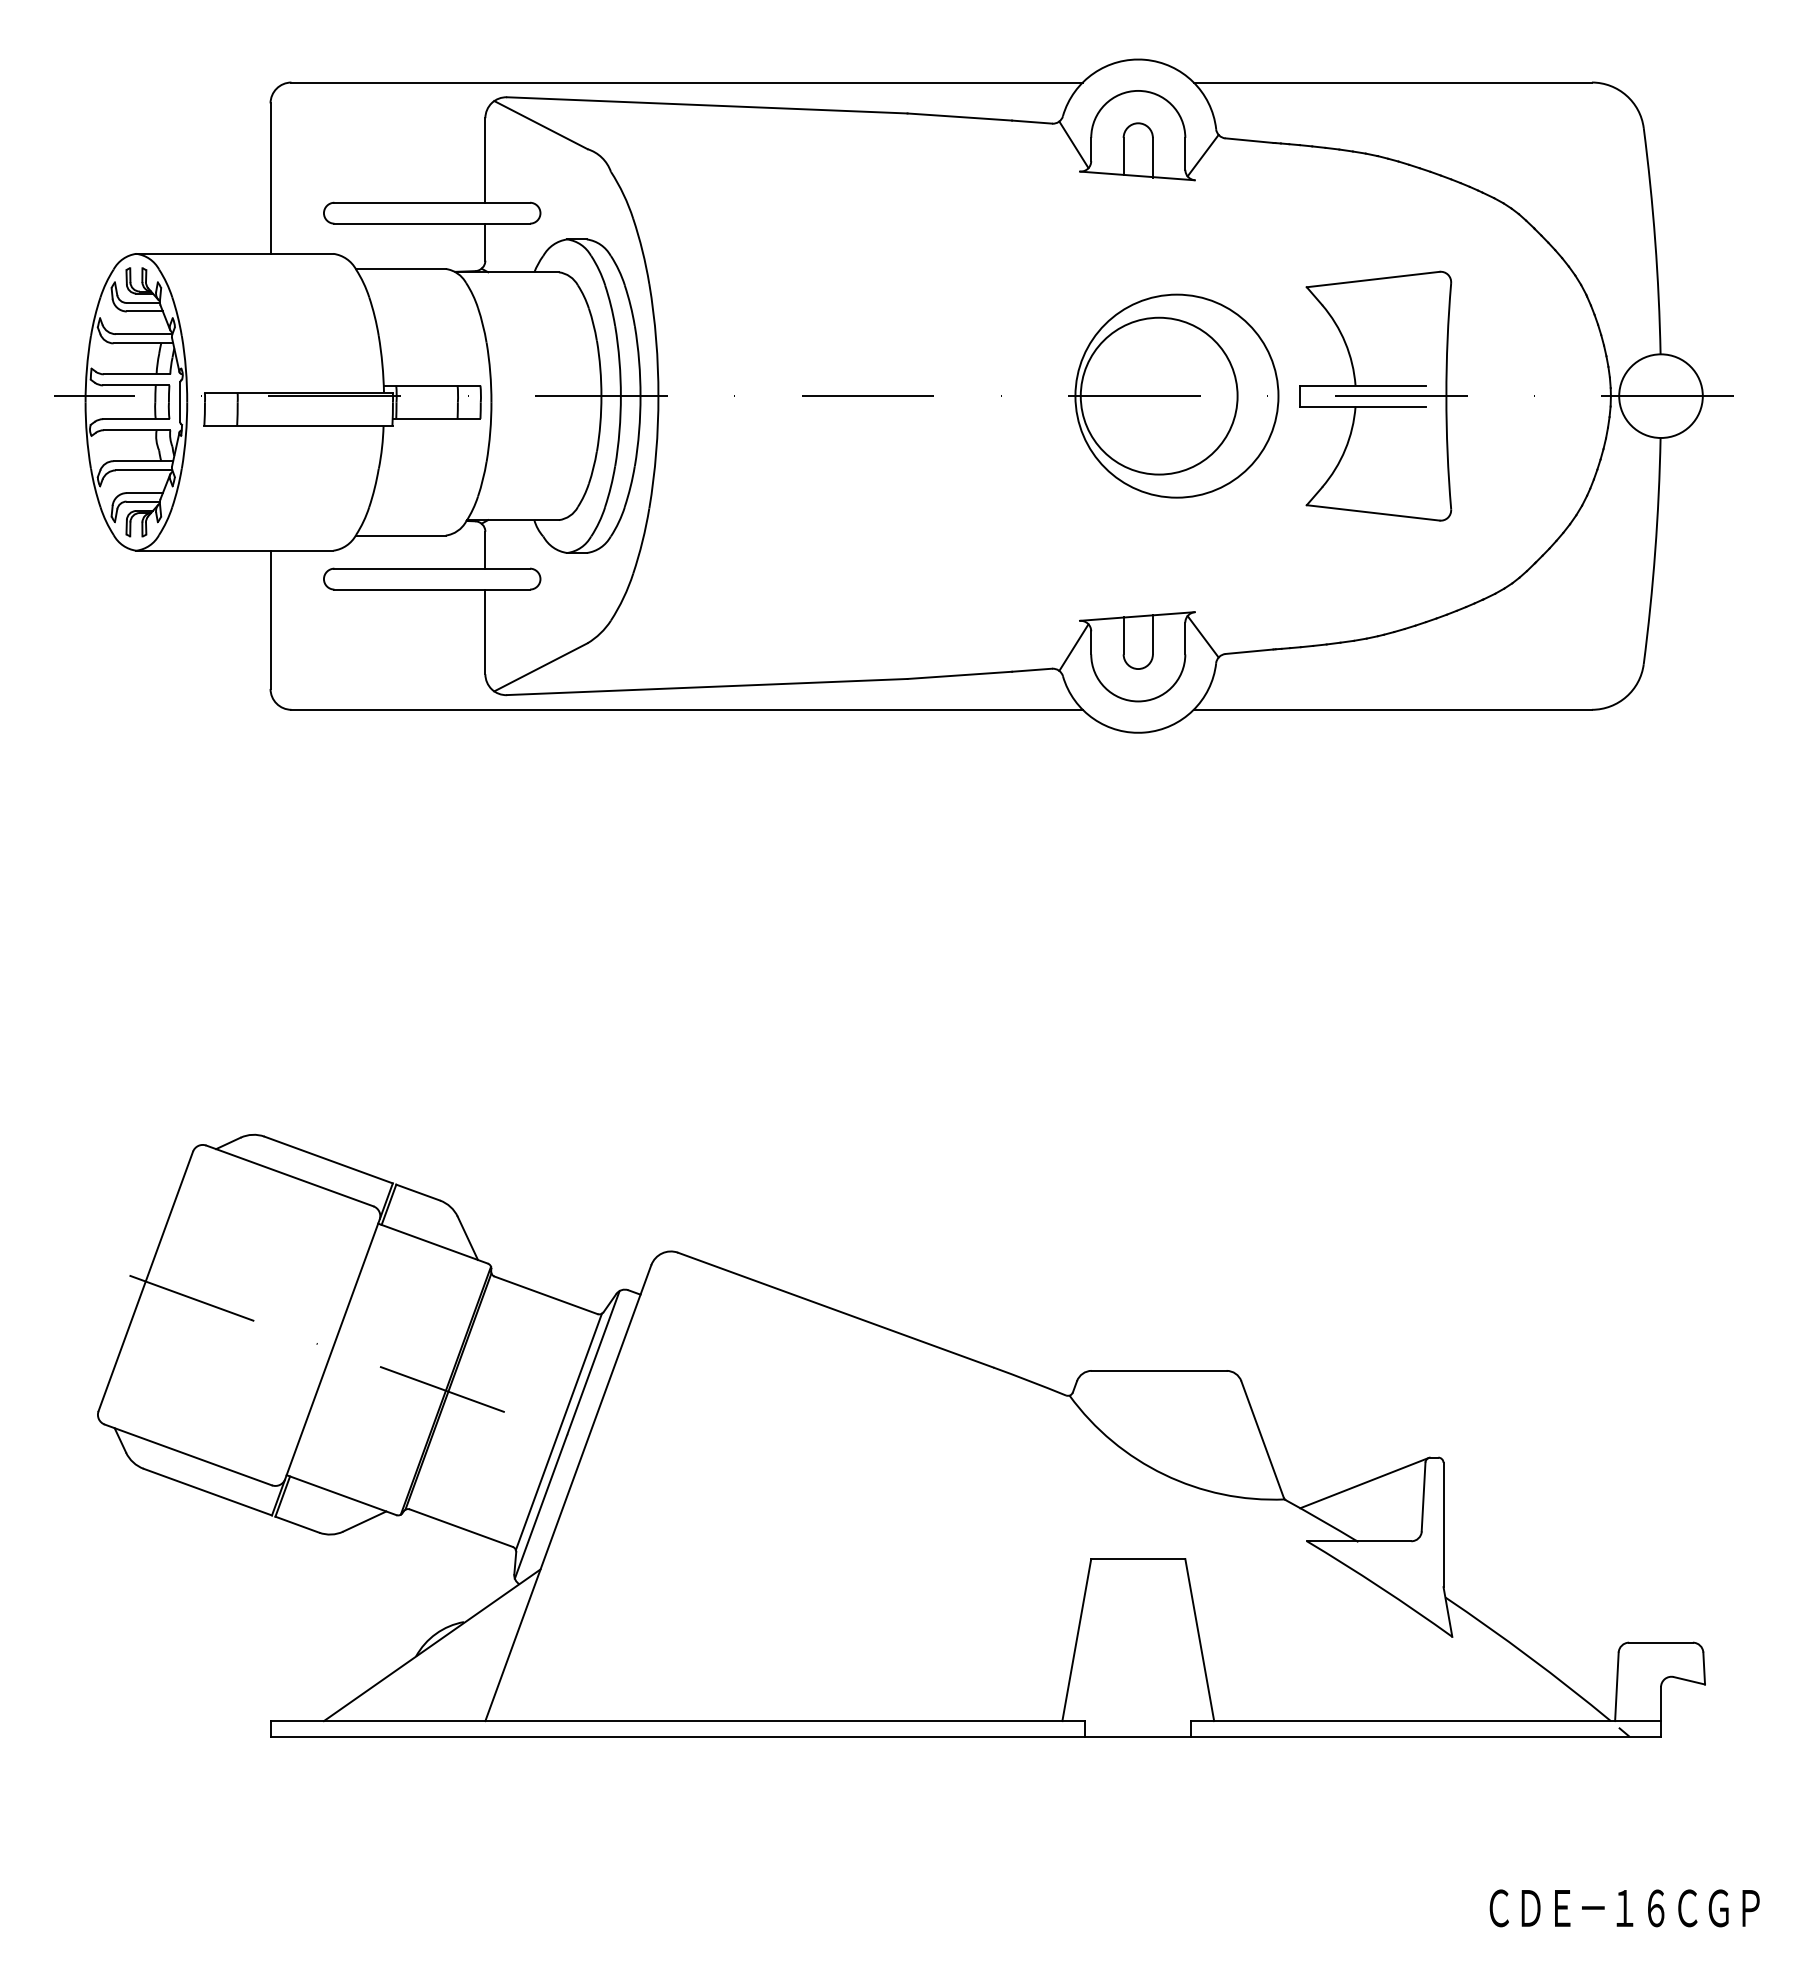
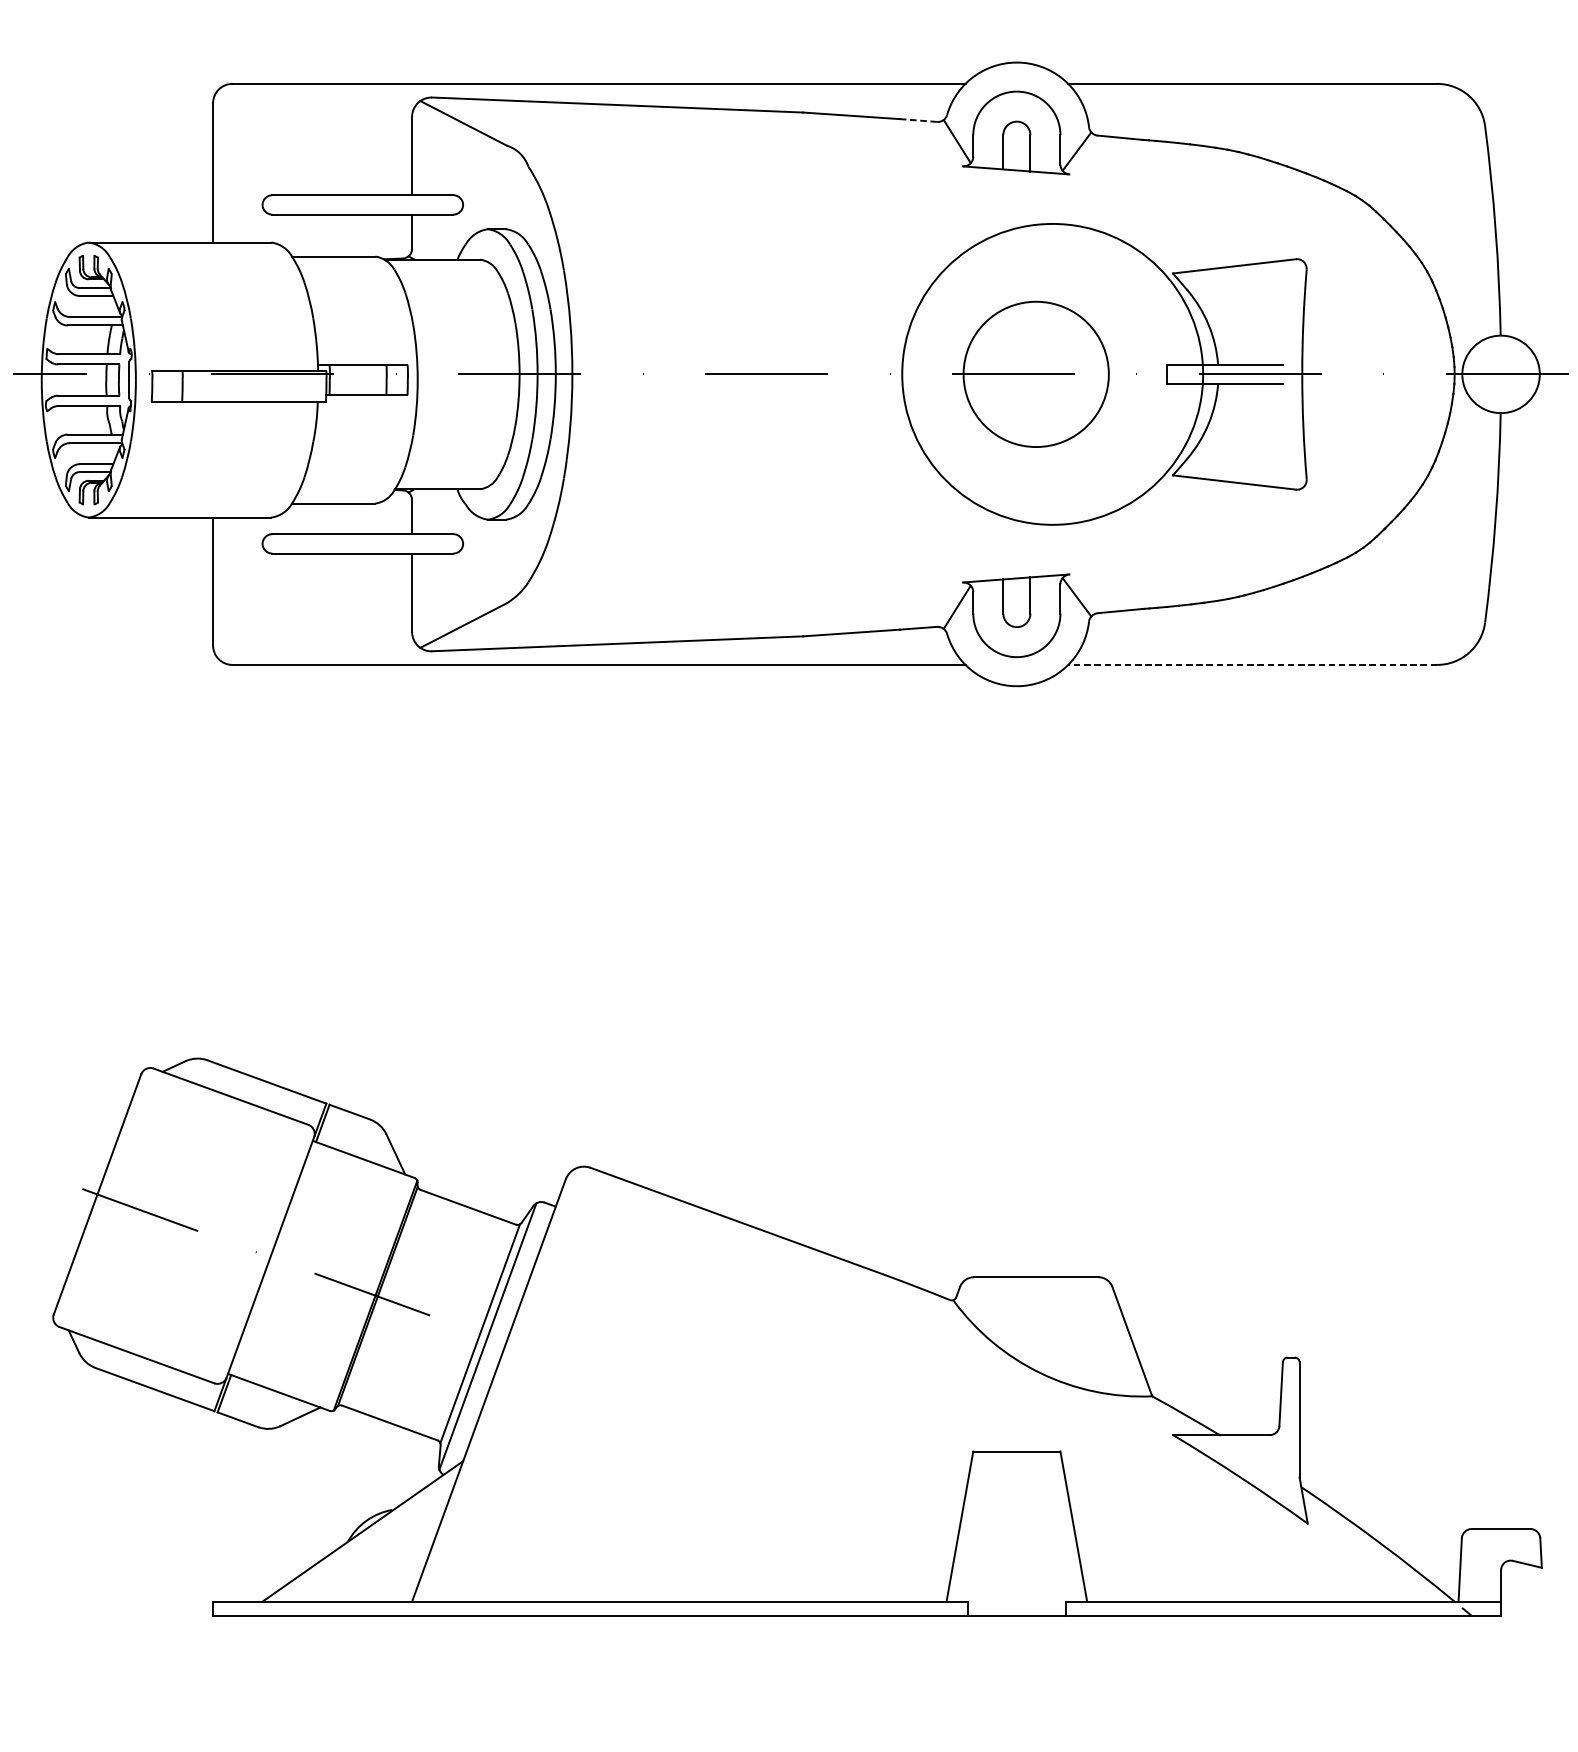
line: (1032, 122) -> (918, 120), solid -> dashed
circle: (1176, 395) -> (1052, 373), size x1.6
line: (1392, 709) -> (1252, 664), solid -> dashed
line: (1364, 1482) -> (1226, 1380), removed

